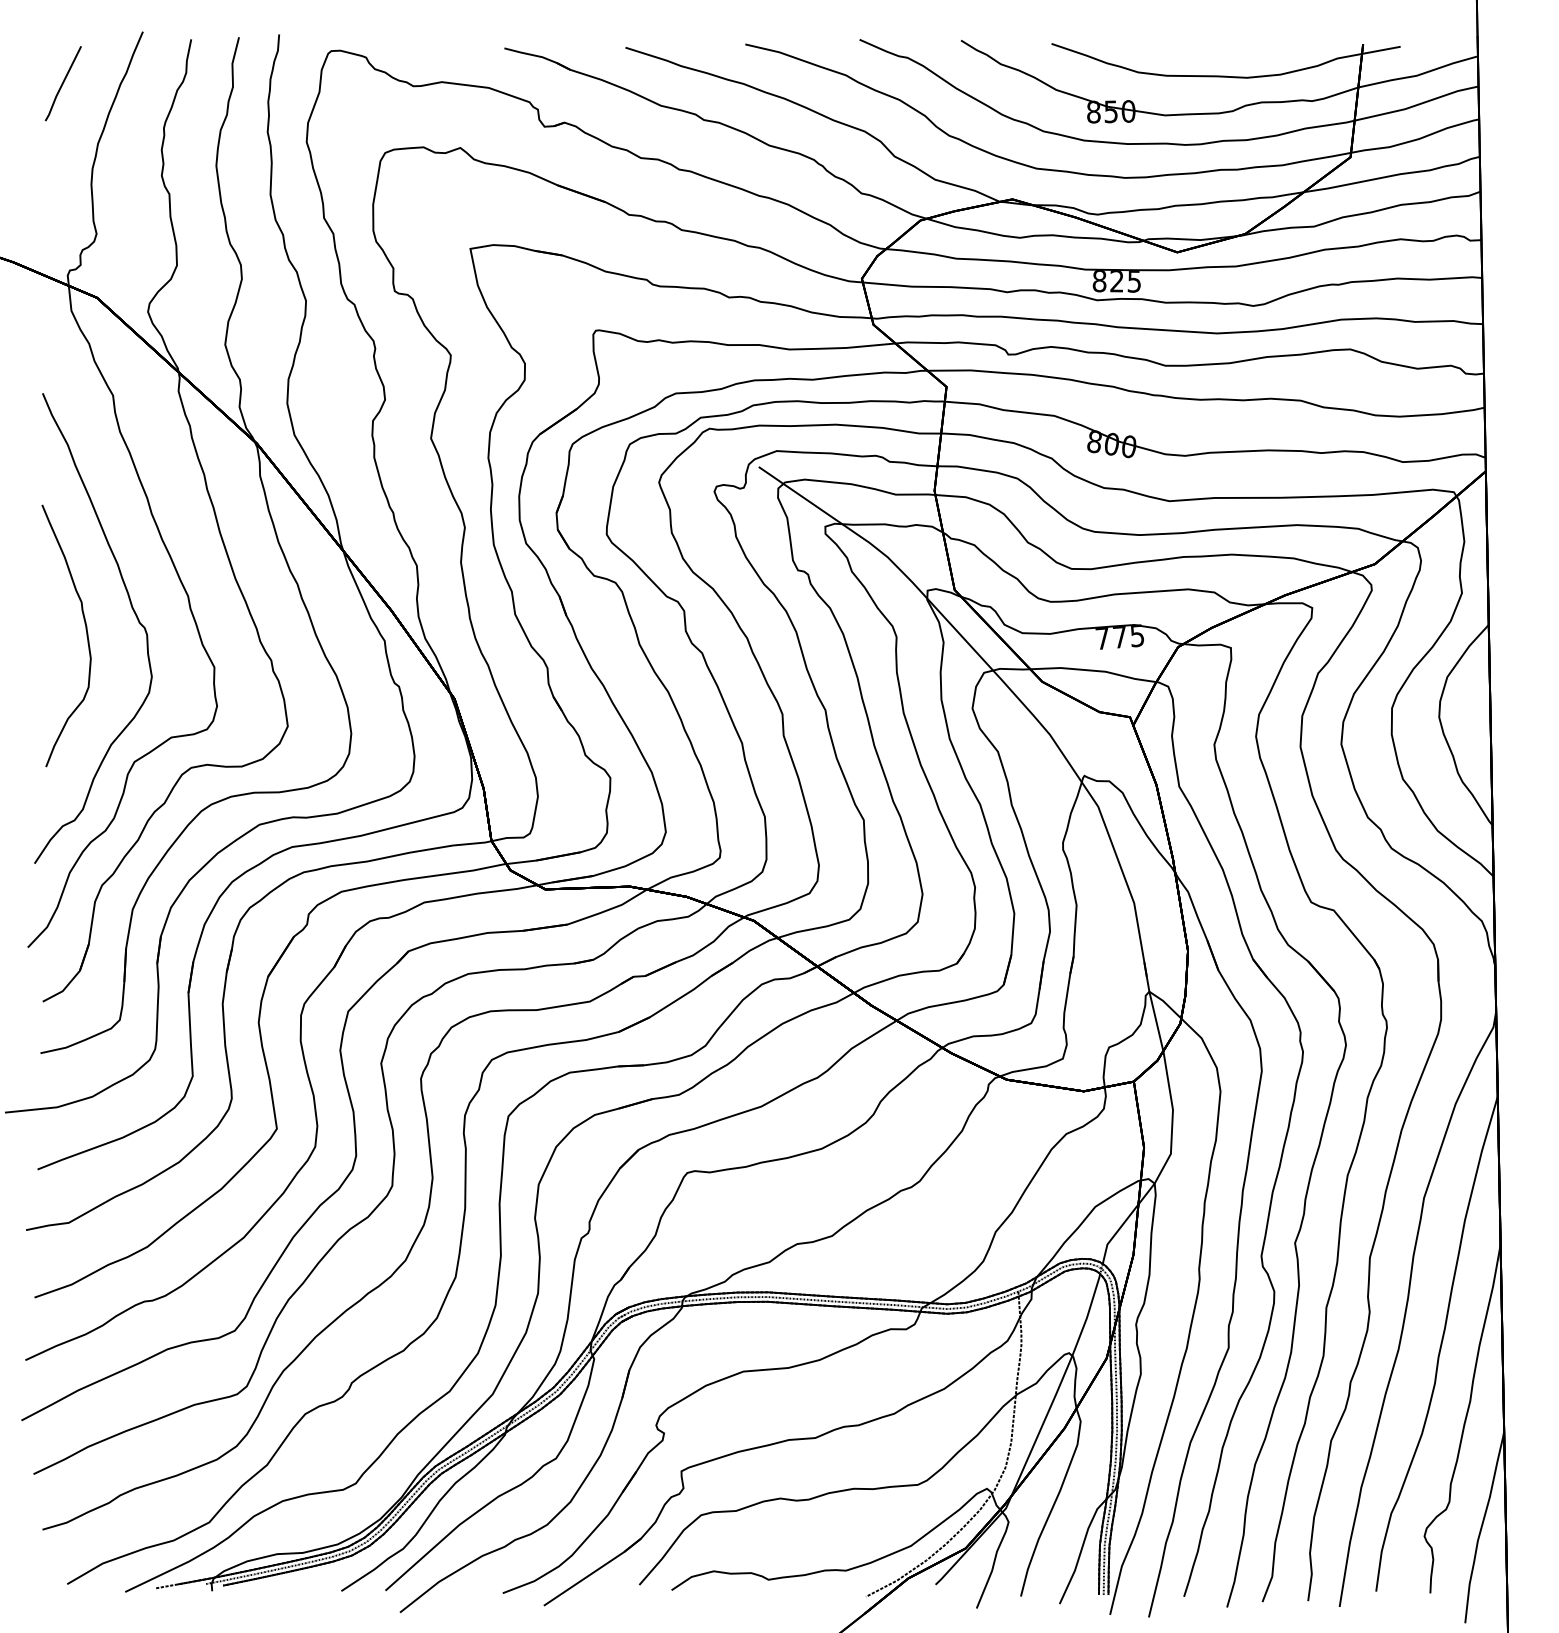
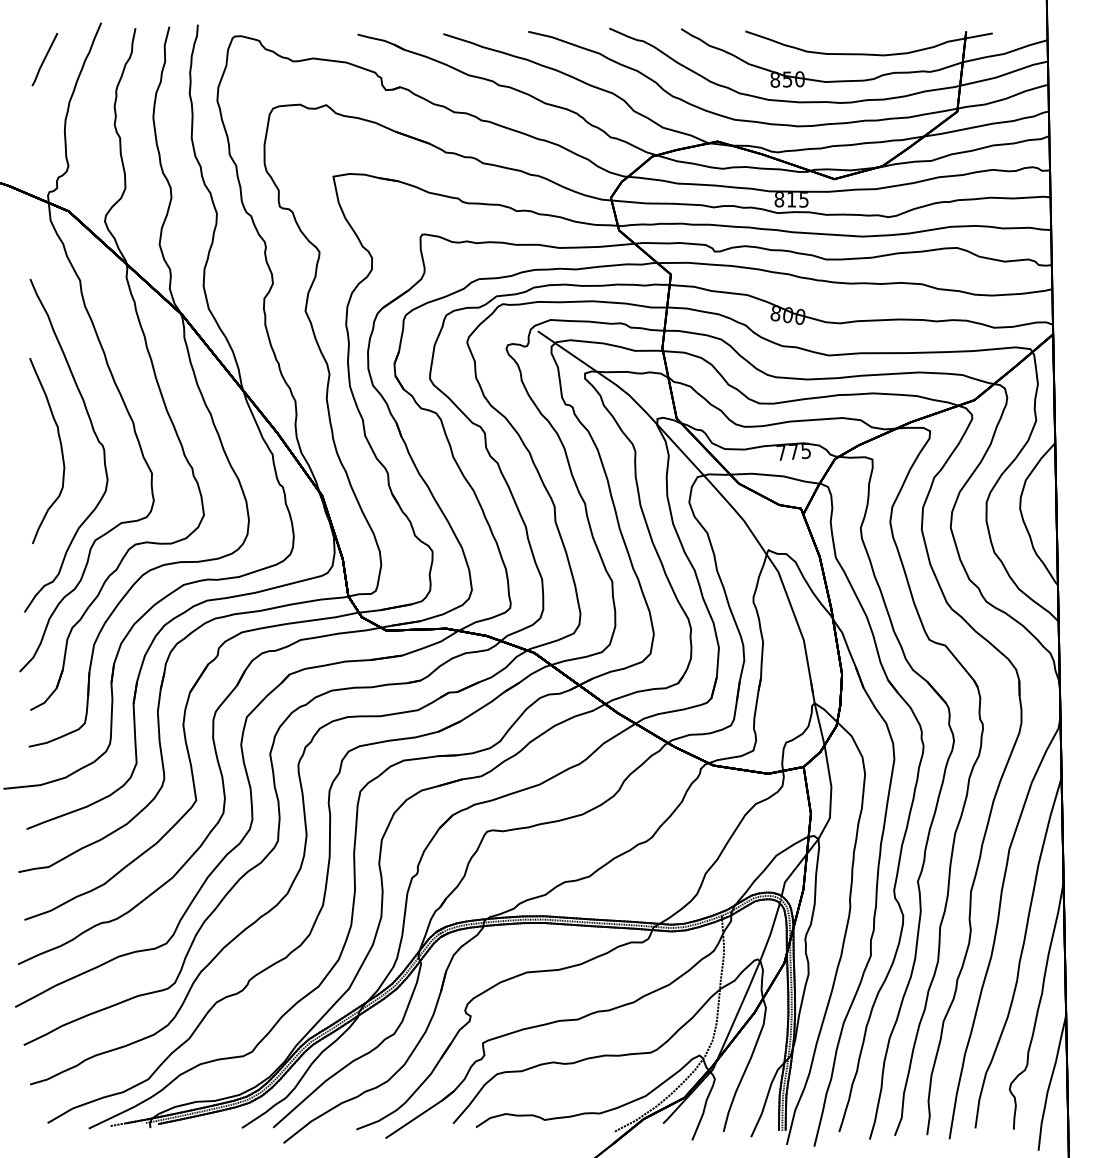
text: (1116, 281) -> (791, 199), 825 -> 815

